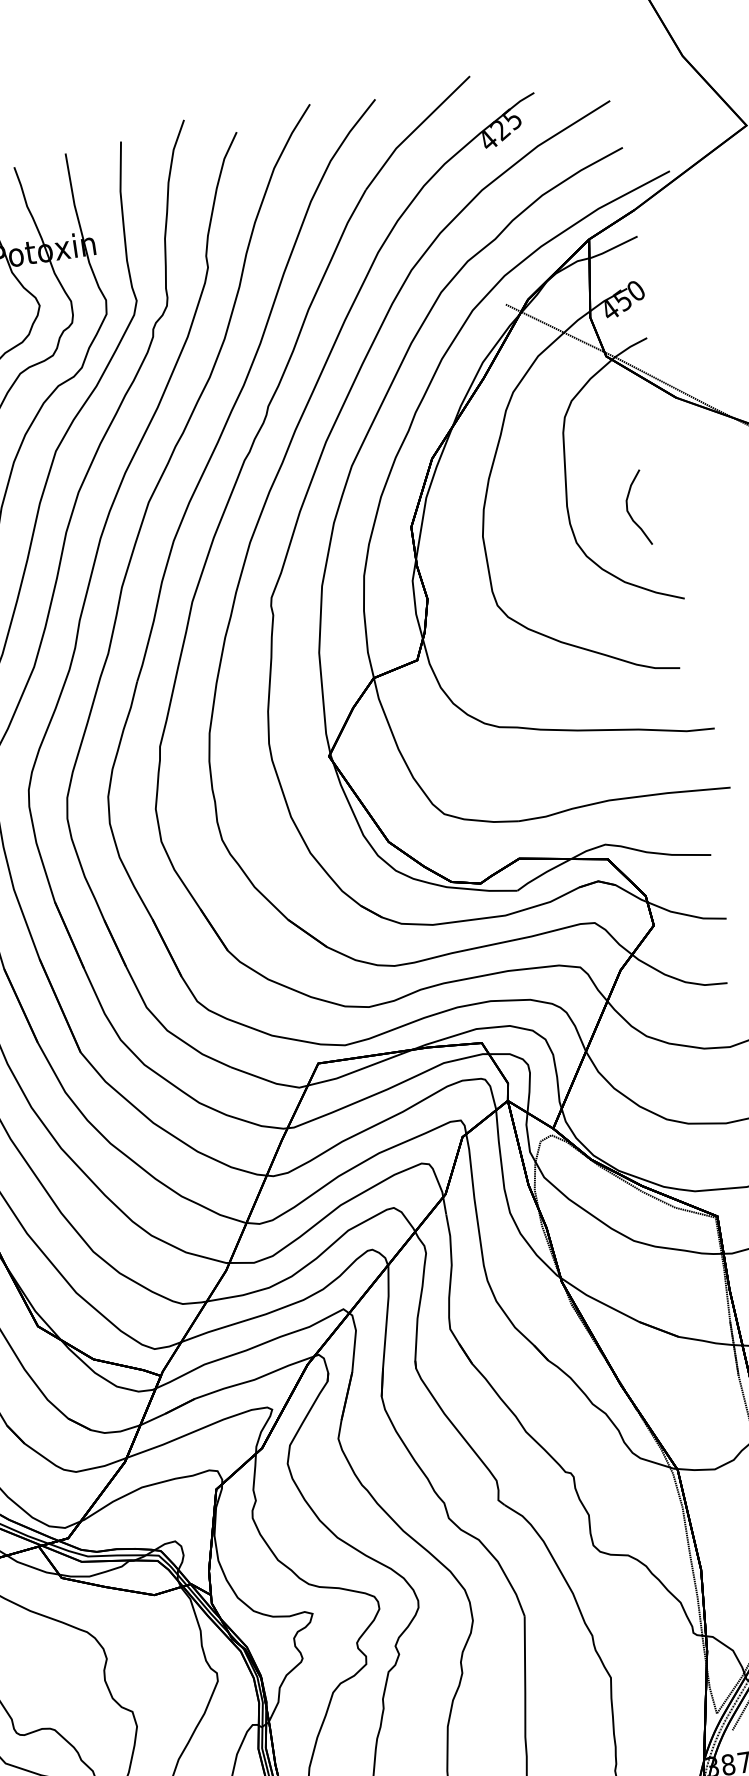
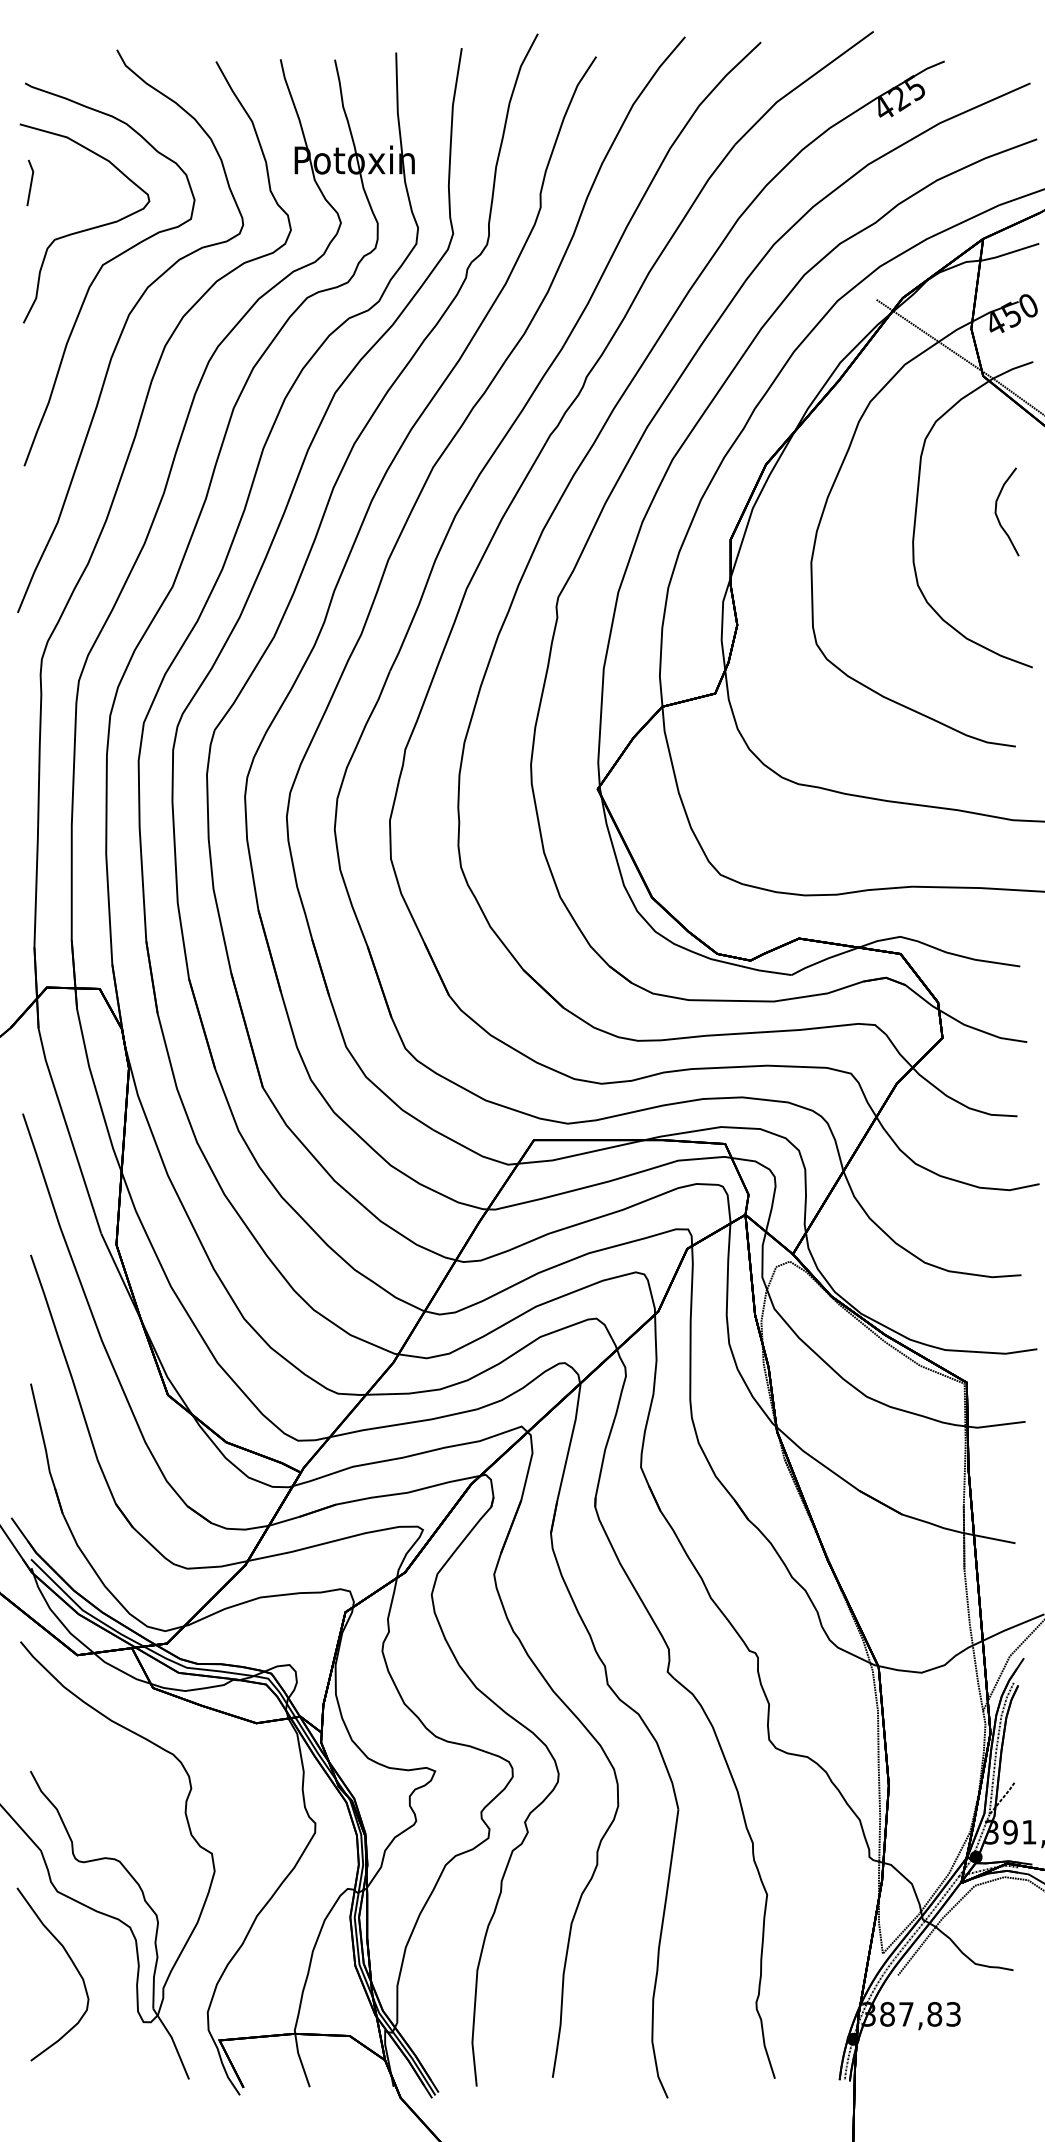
curve: (629, 511) -> (997, 514), moved

